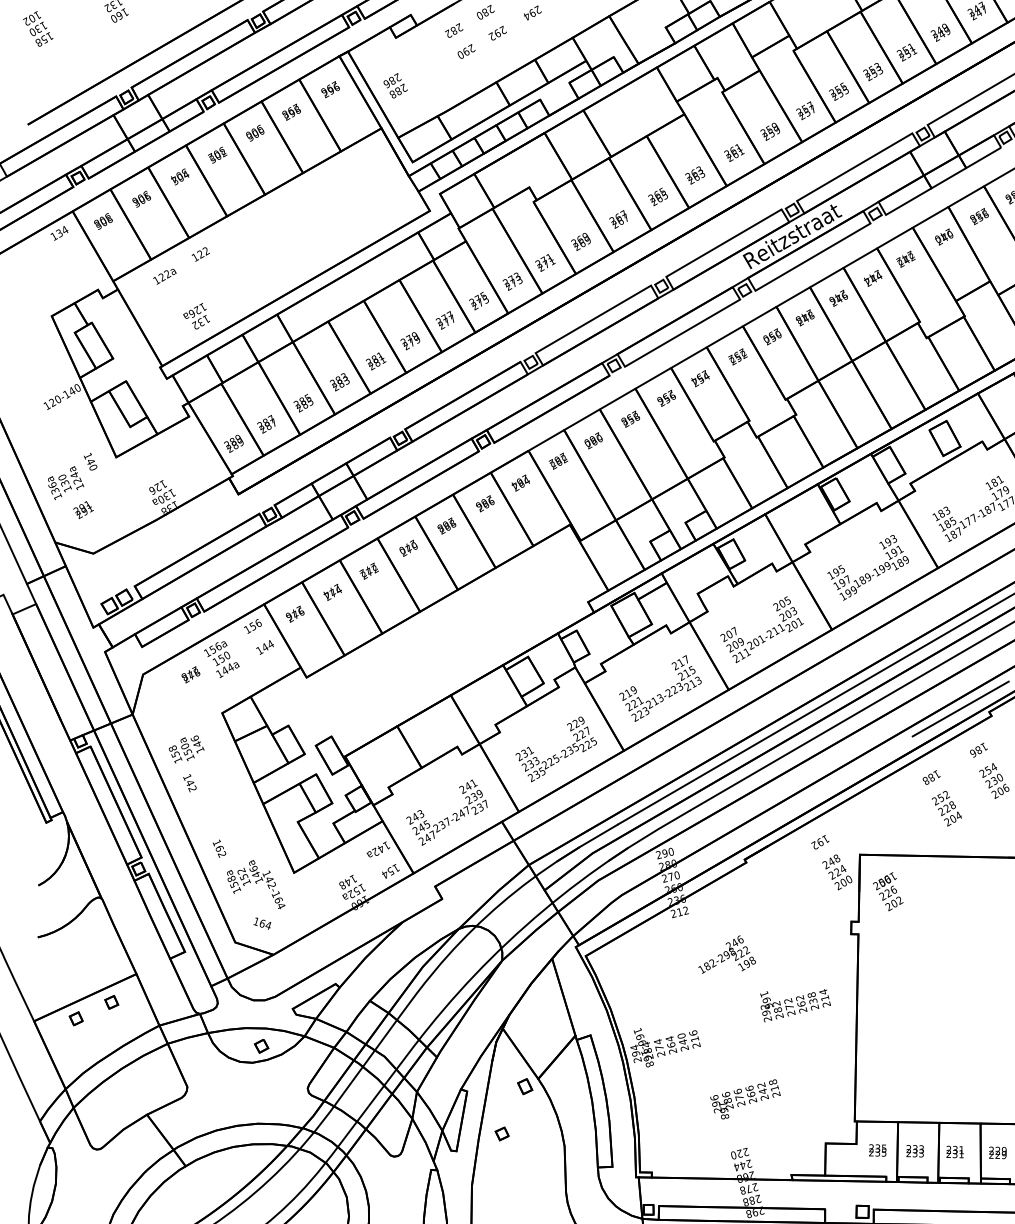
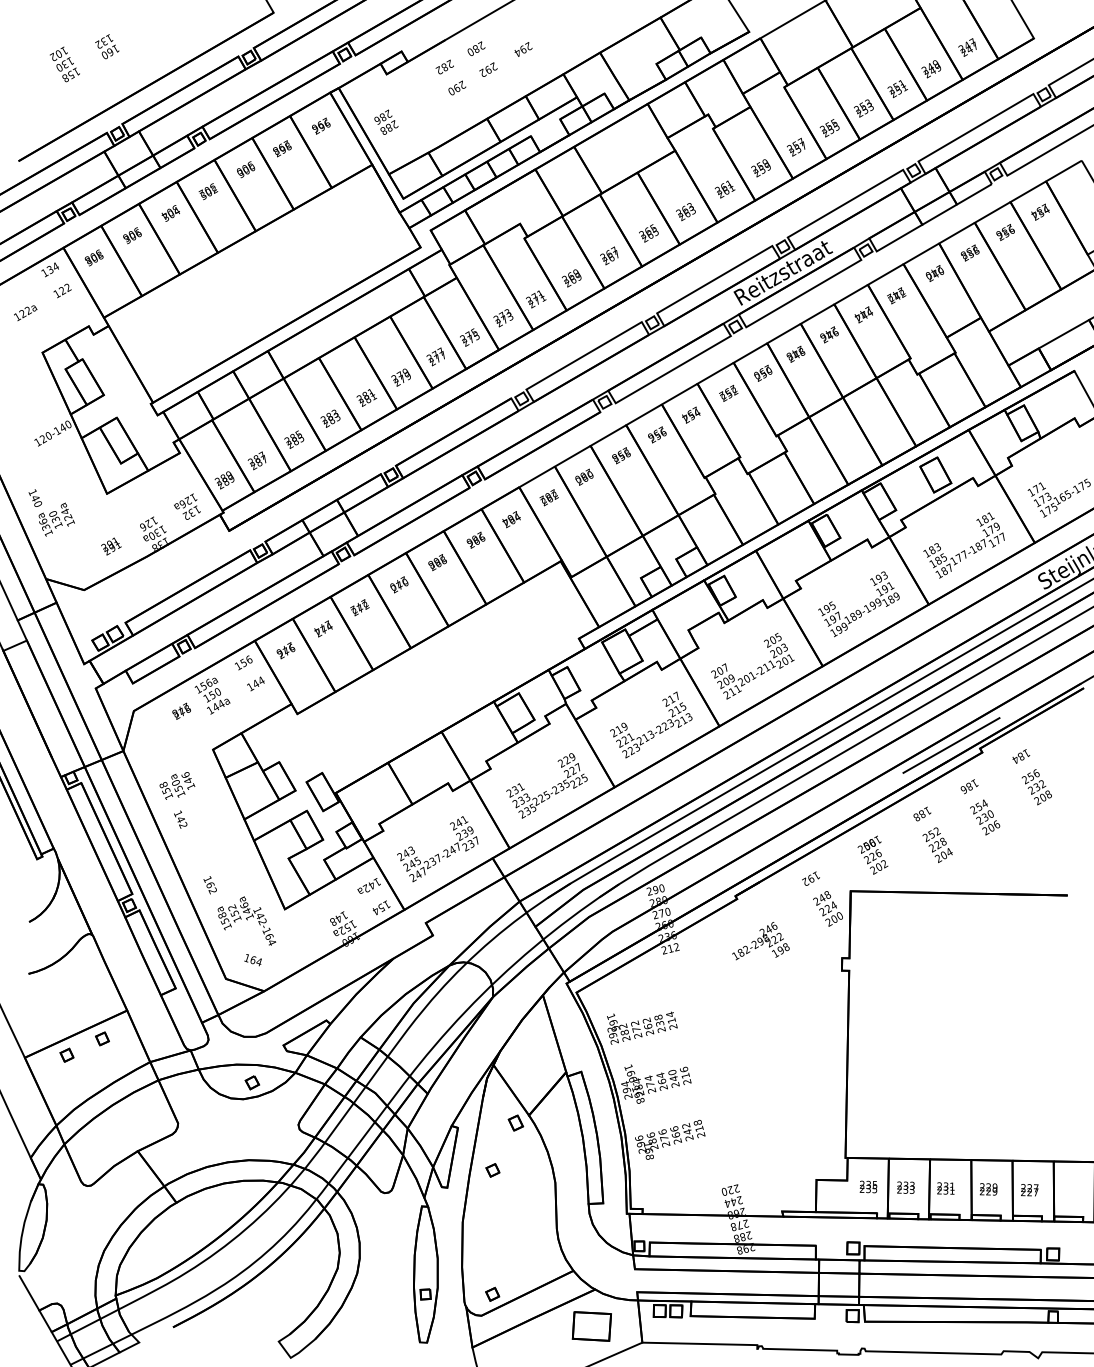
text: (37, 29) -> (64, 64), moved
text: (200, 254) -> (62, 290), moved
text: (164, 277) -> (25, 313), moved
text: (196, 316) -> (187, 506), moved
text: (89, 461) -> (34, 497), moved
text: (83, 510) -> (111, 546), moved
text: (887, 891) -> (872, 854), moved
text: (726, 955) -> (760, 941), moved
text: (795, 1005) -> (642, 1027), moved
text: (745, 1099) -> (670, 1139), moved

